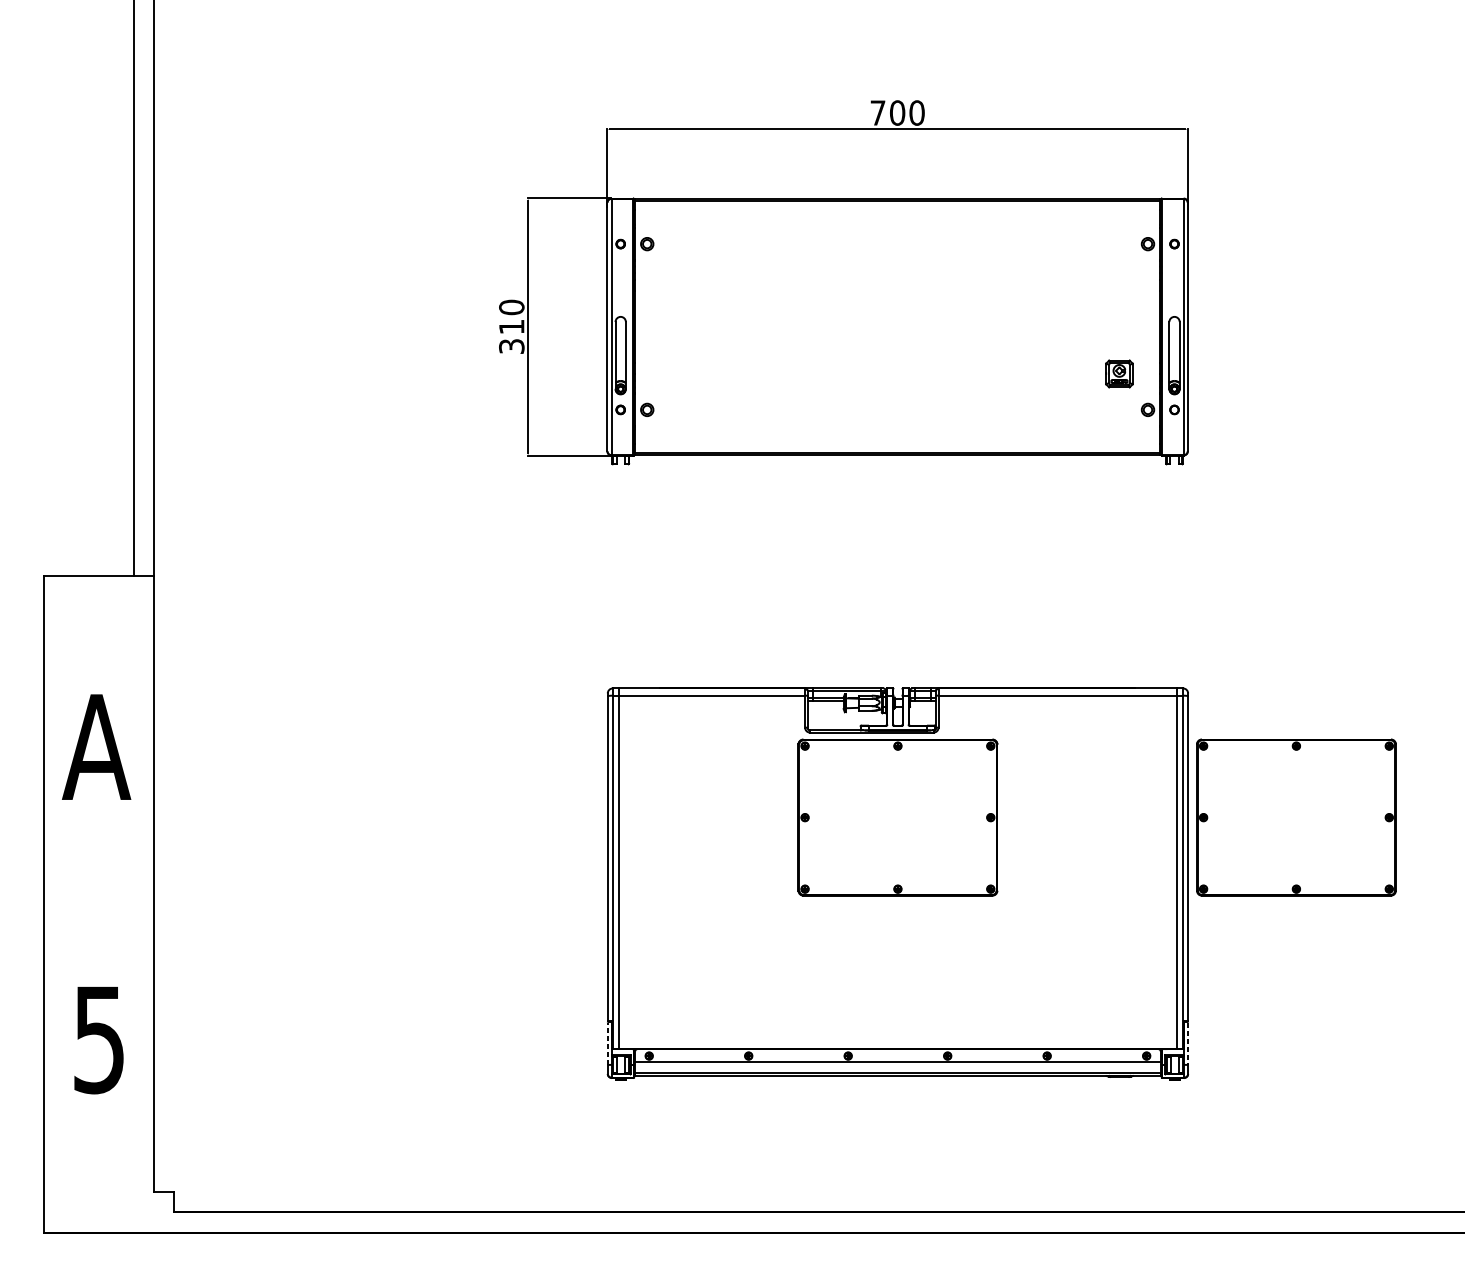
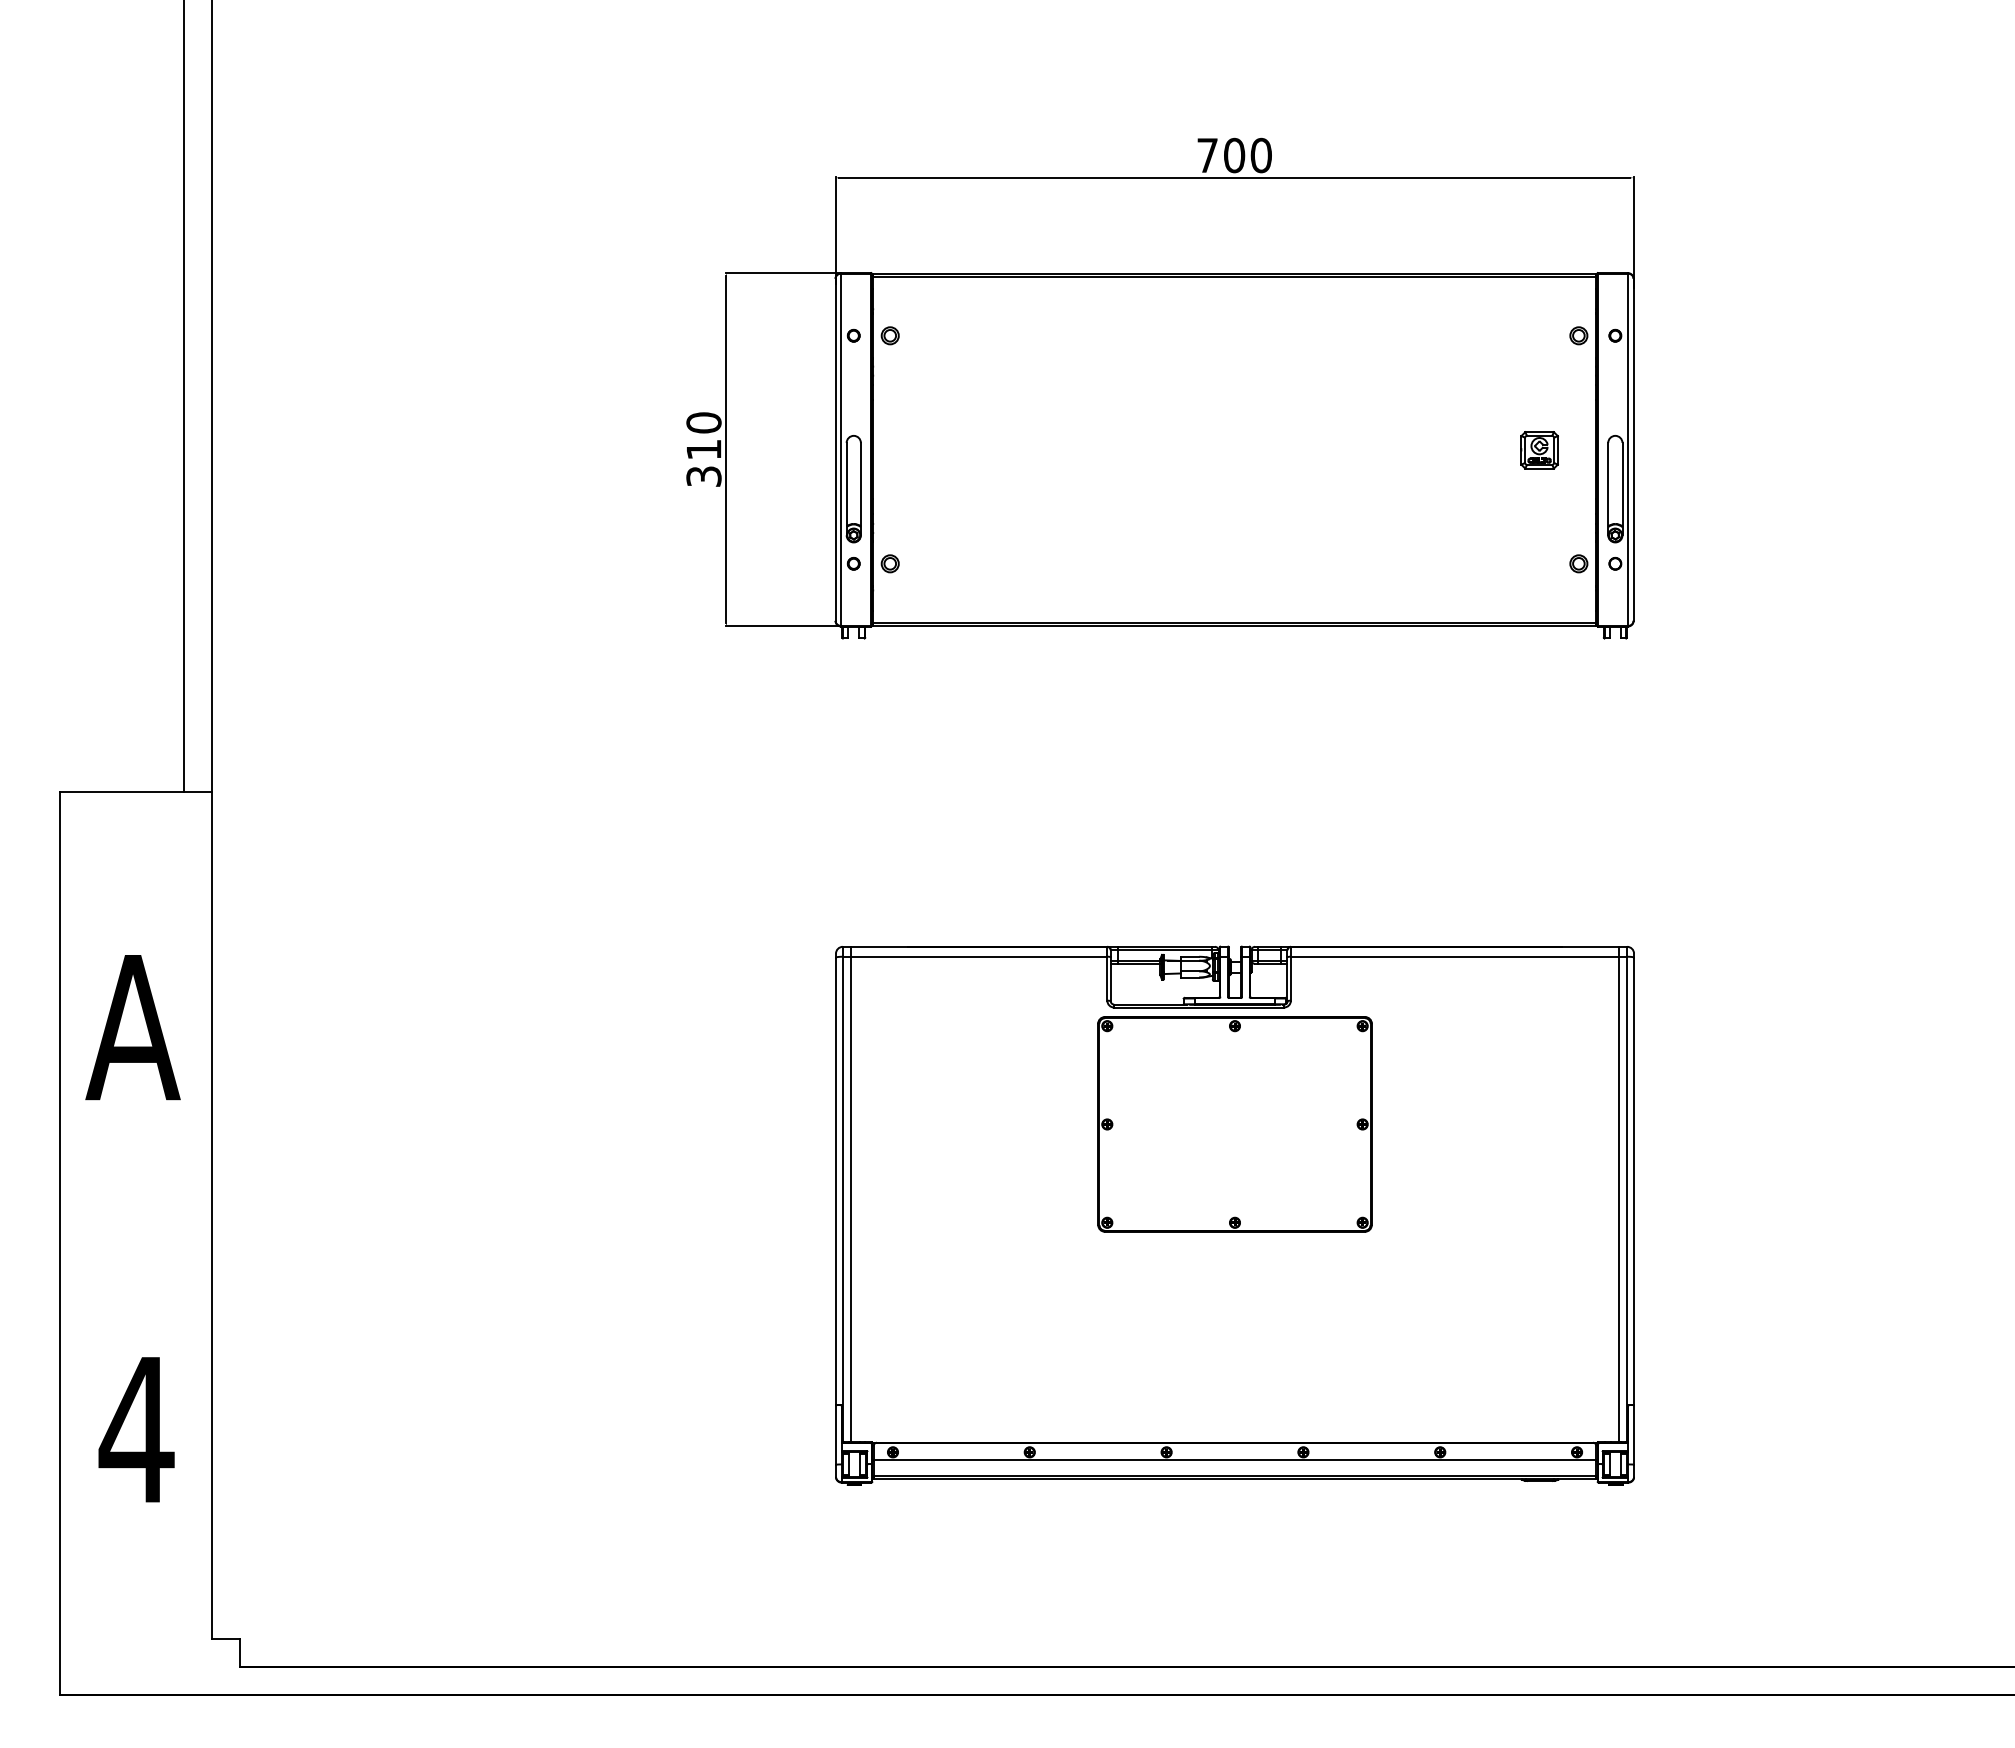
part: (1119, 374) -> (1539, 450), moved
part: (1296, 817) -> (1782, 1124), removed
text: (99, 1040) -> (136, 1431), 5 -> 4
line: (608, 1043) -> (836, 1435), dashed -> solid
line: (1188, 1044) -> (1634, 1436), dashed -> solid

